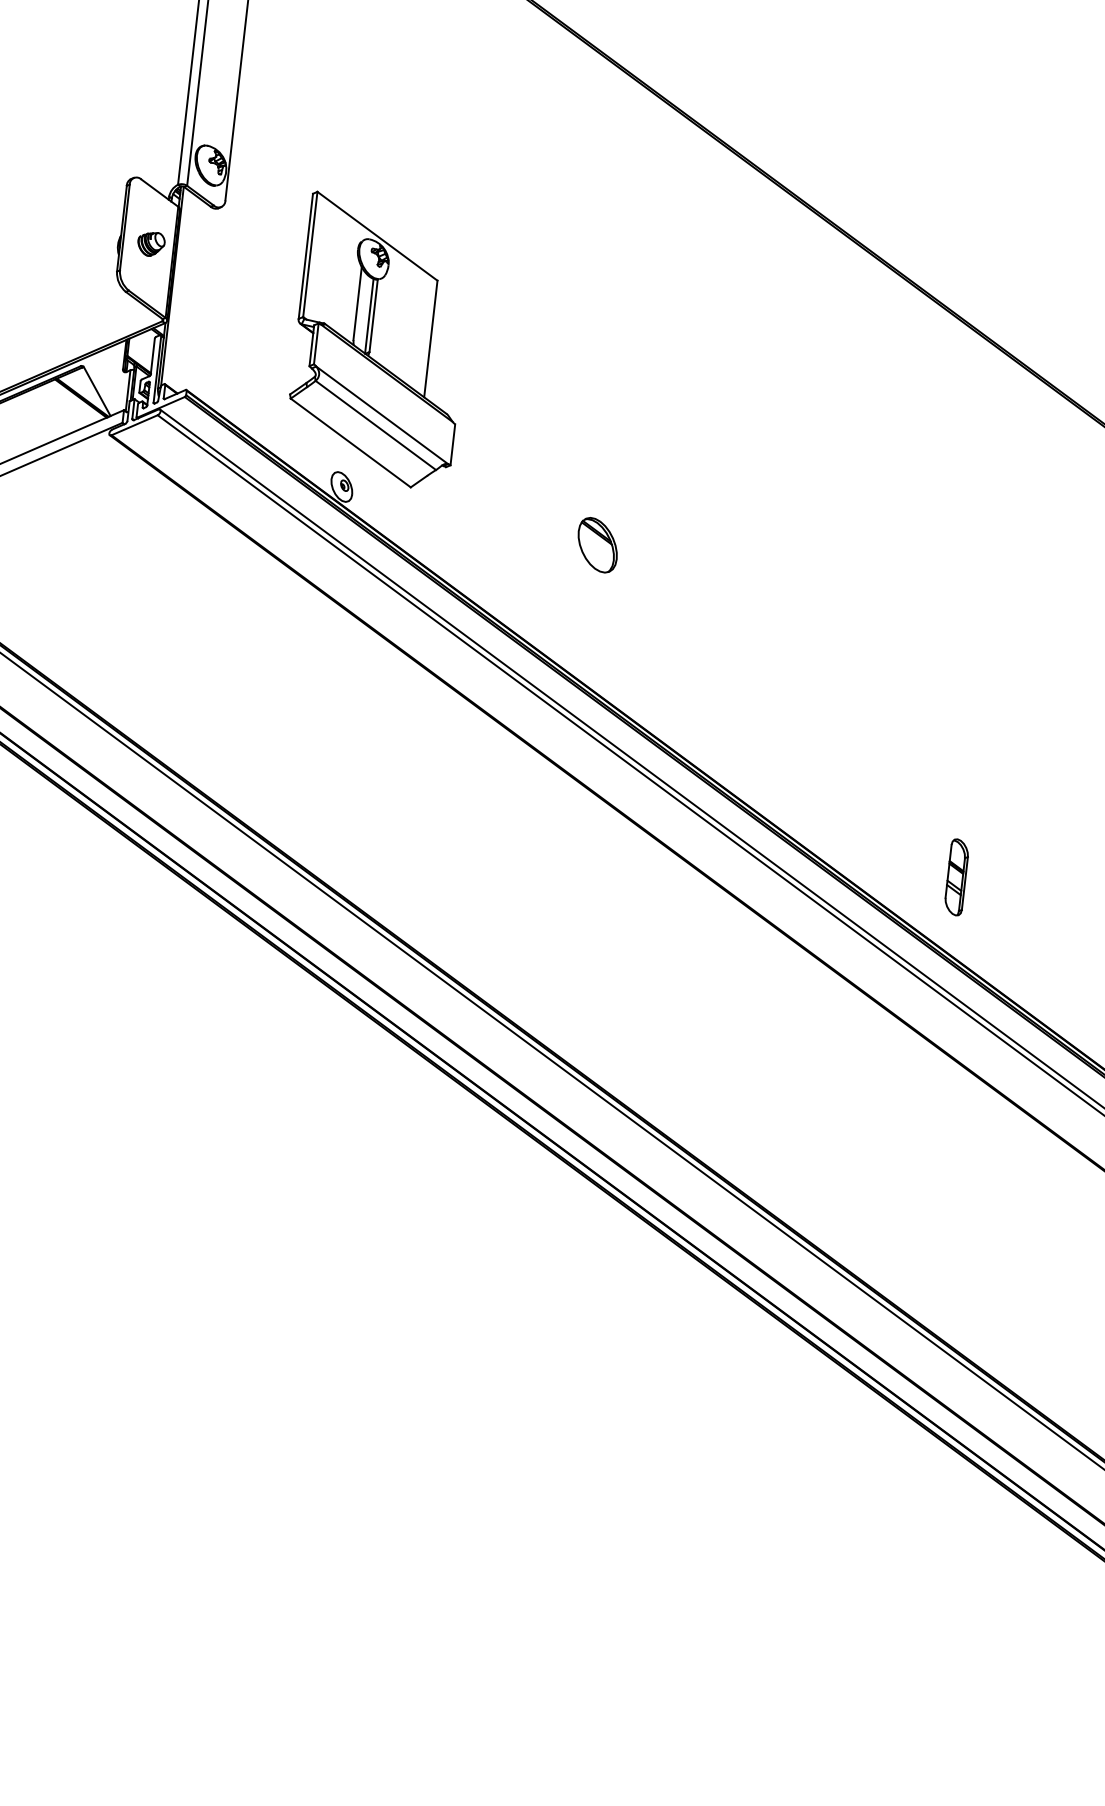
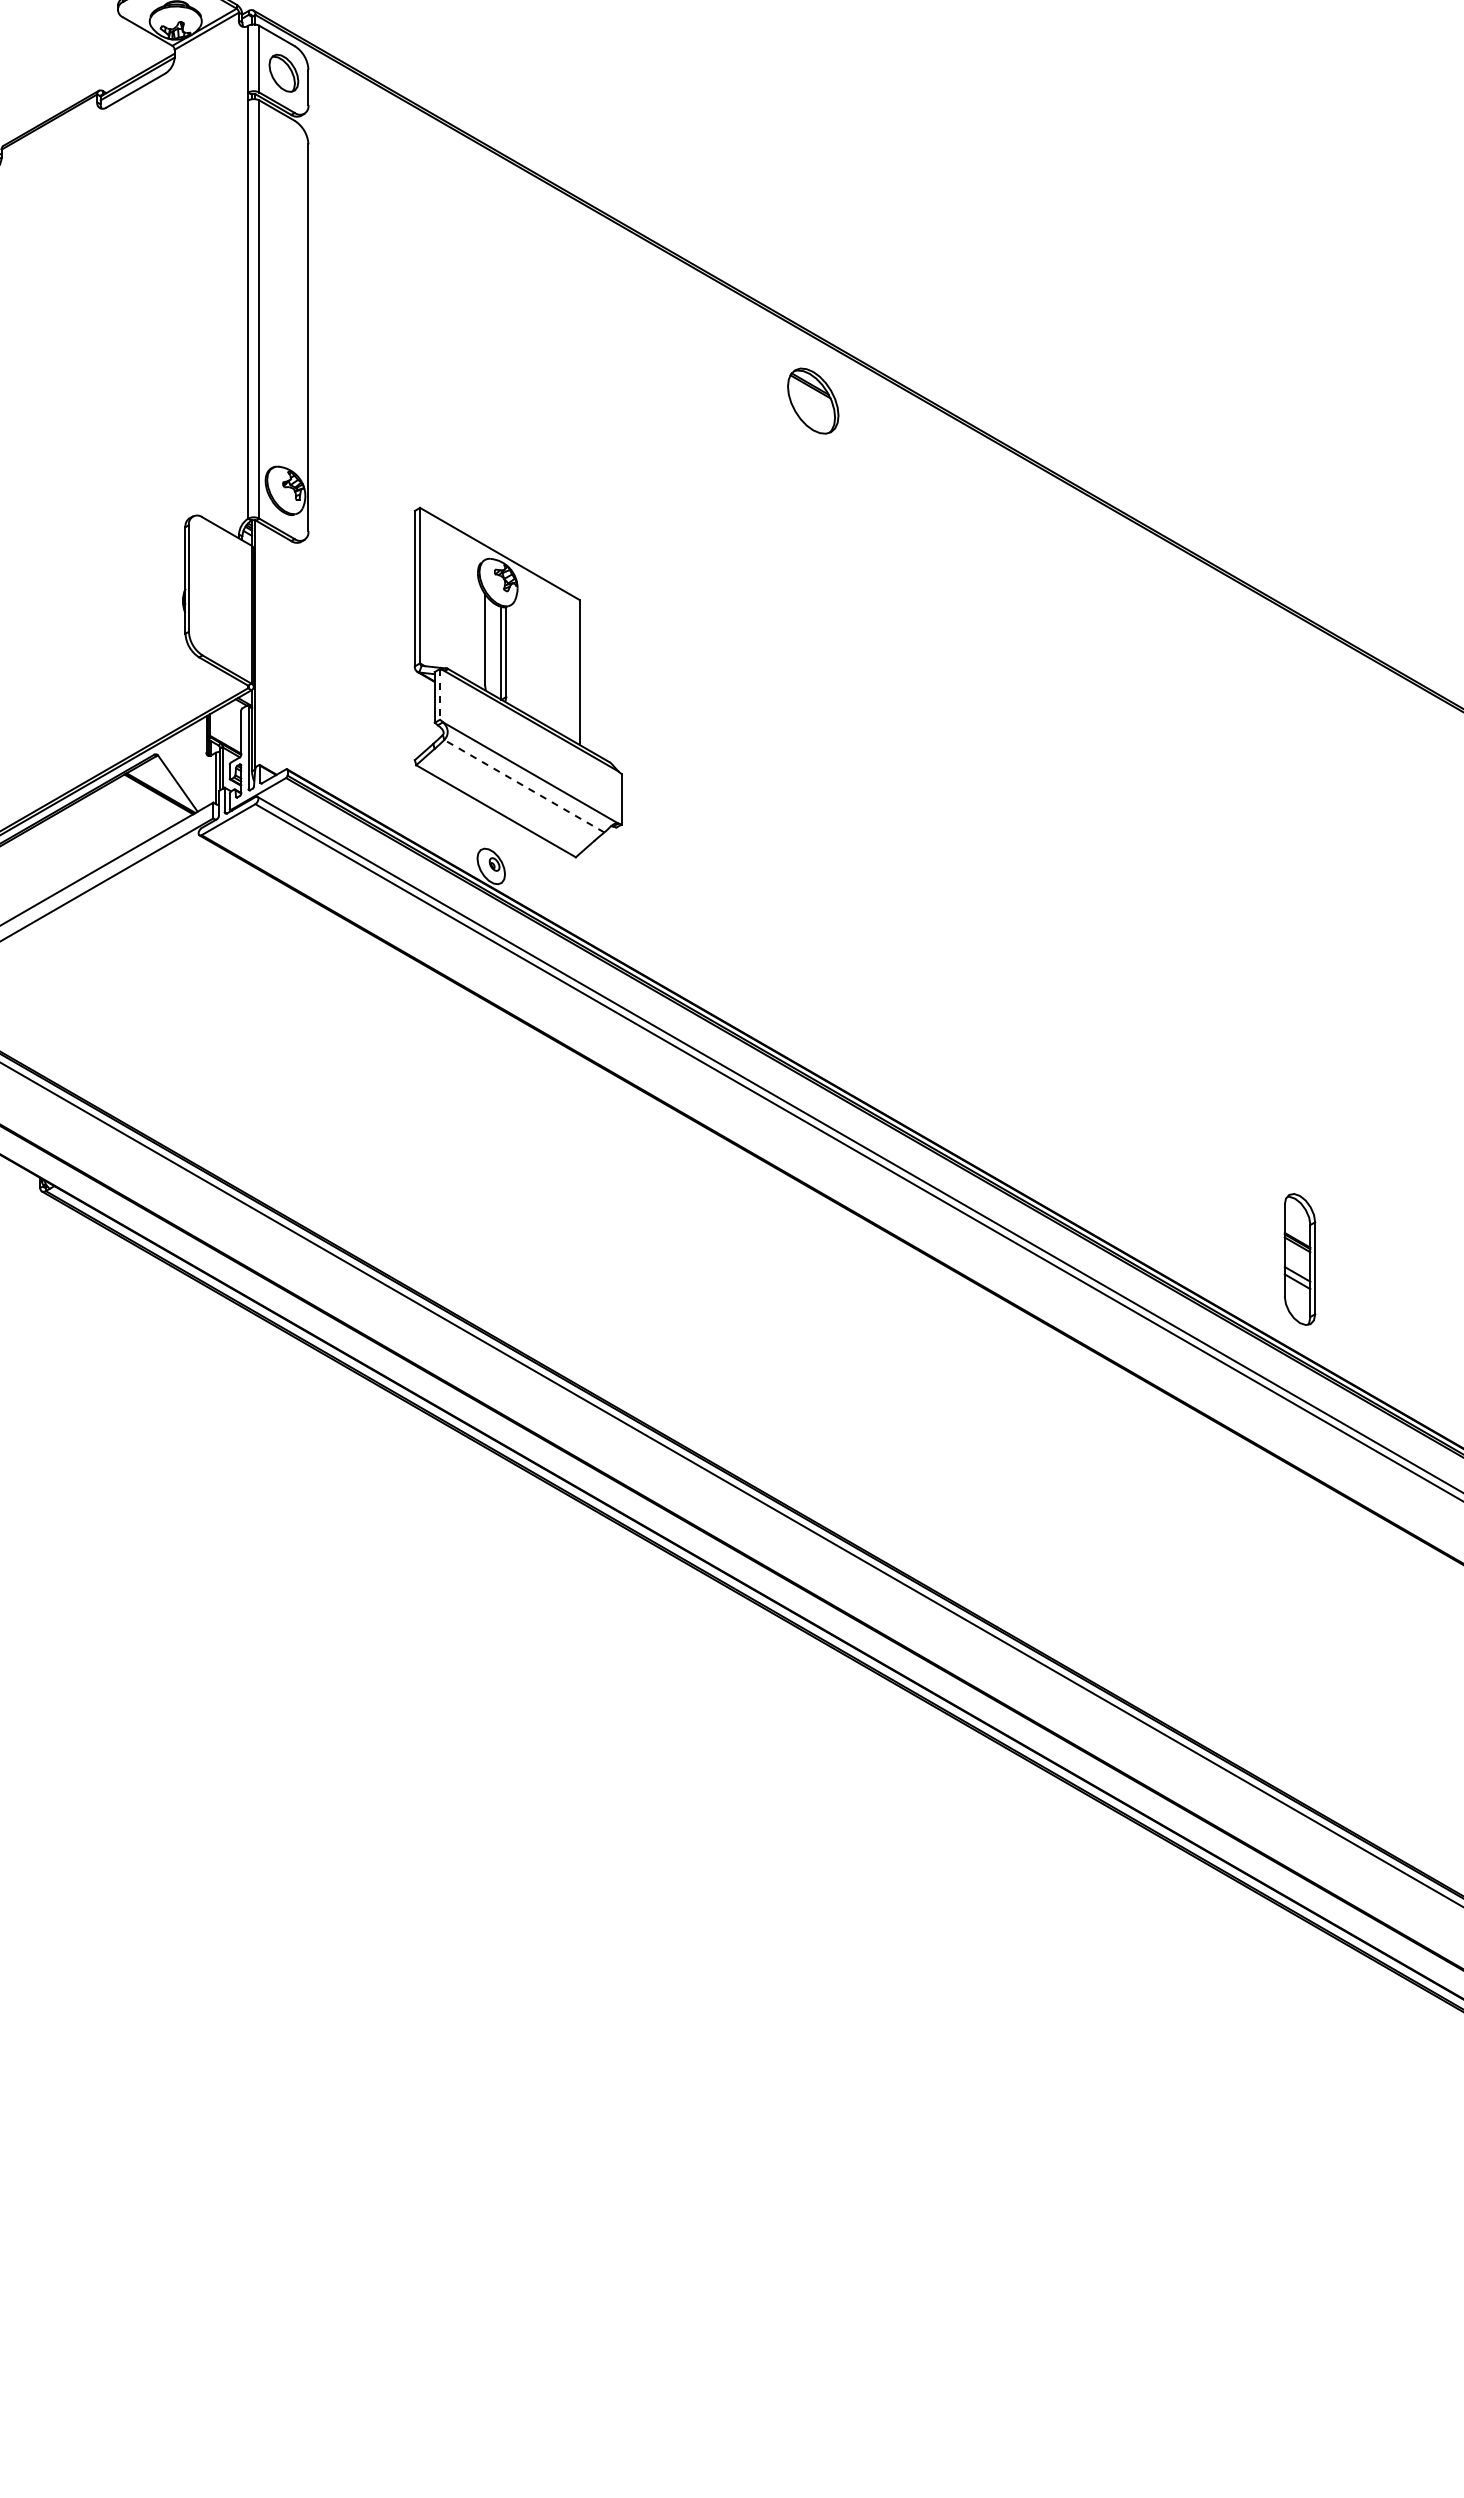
part: (151, 243) -> (223, 594), removed
line: (315, 343) -> (439, 694), solid -> dashed
line: (375, 425) -> (524, 786), solid -> dashed
part: (598, 544) -> (813, 400), moved
part: (956, 876) -> (1299, 1258), size x1.4

